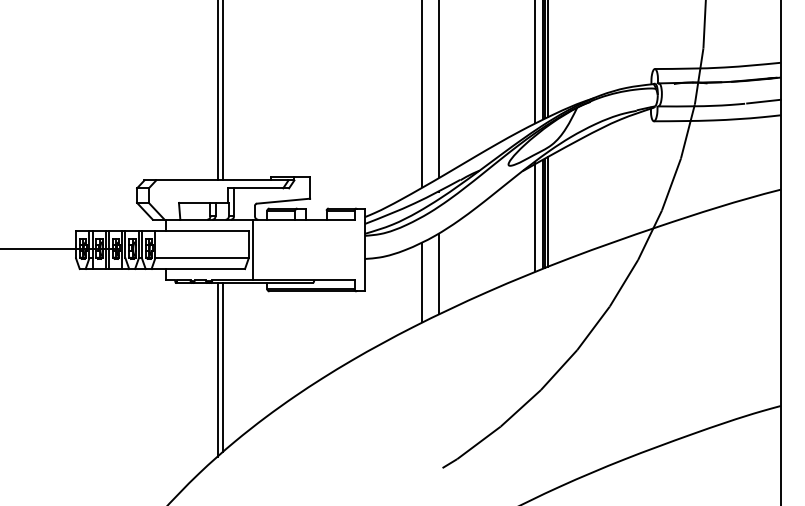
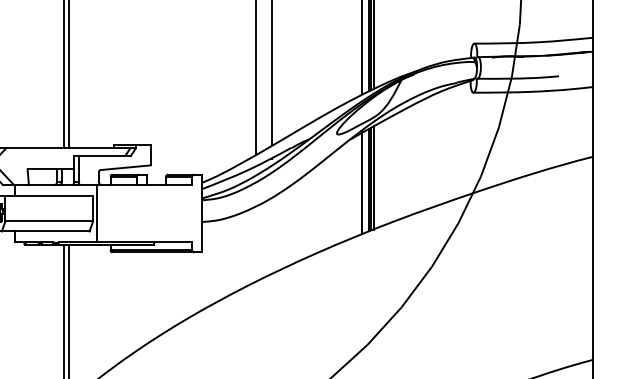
line: (763, 101) -> (576, 74), removed
line: (439, 273) -> (272, 235), removed
line: (421, 282) -> (255, 244), removed

